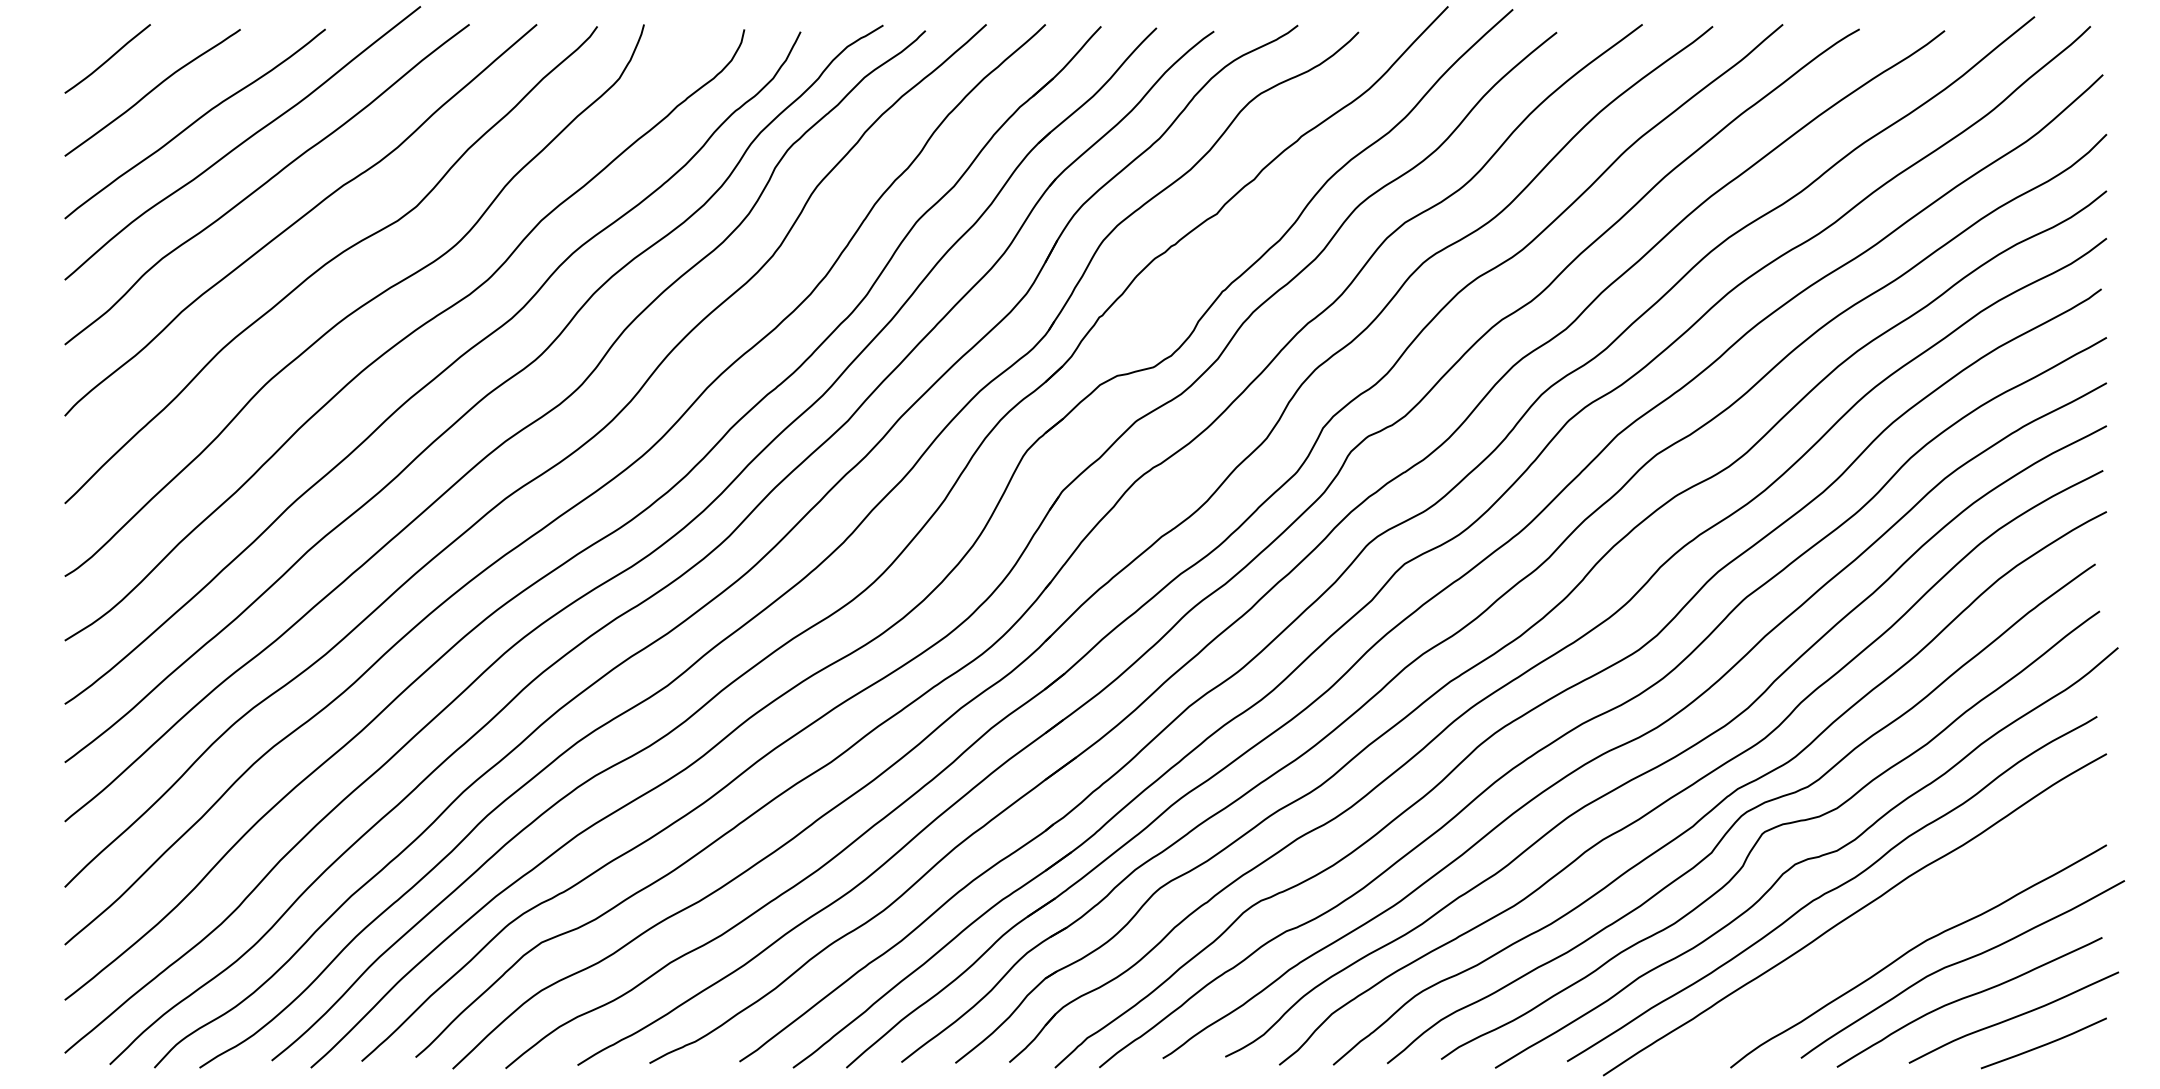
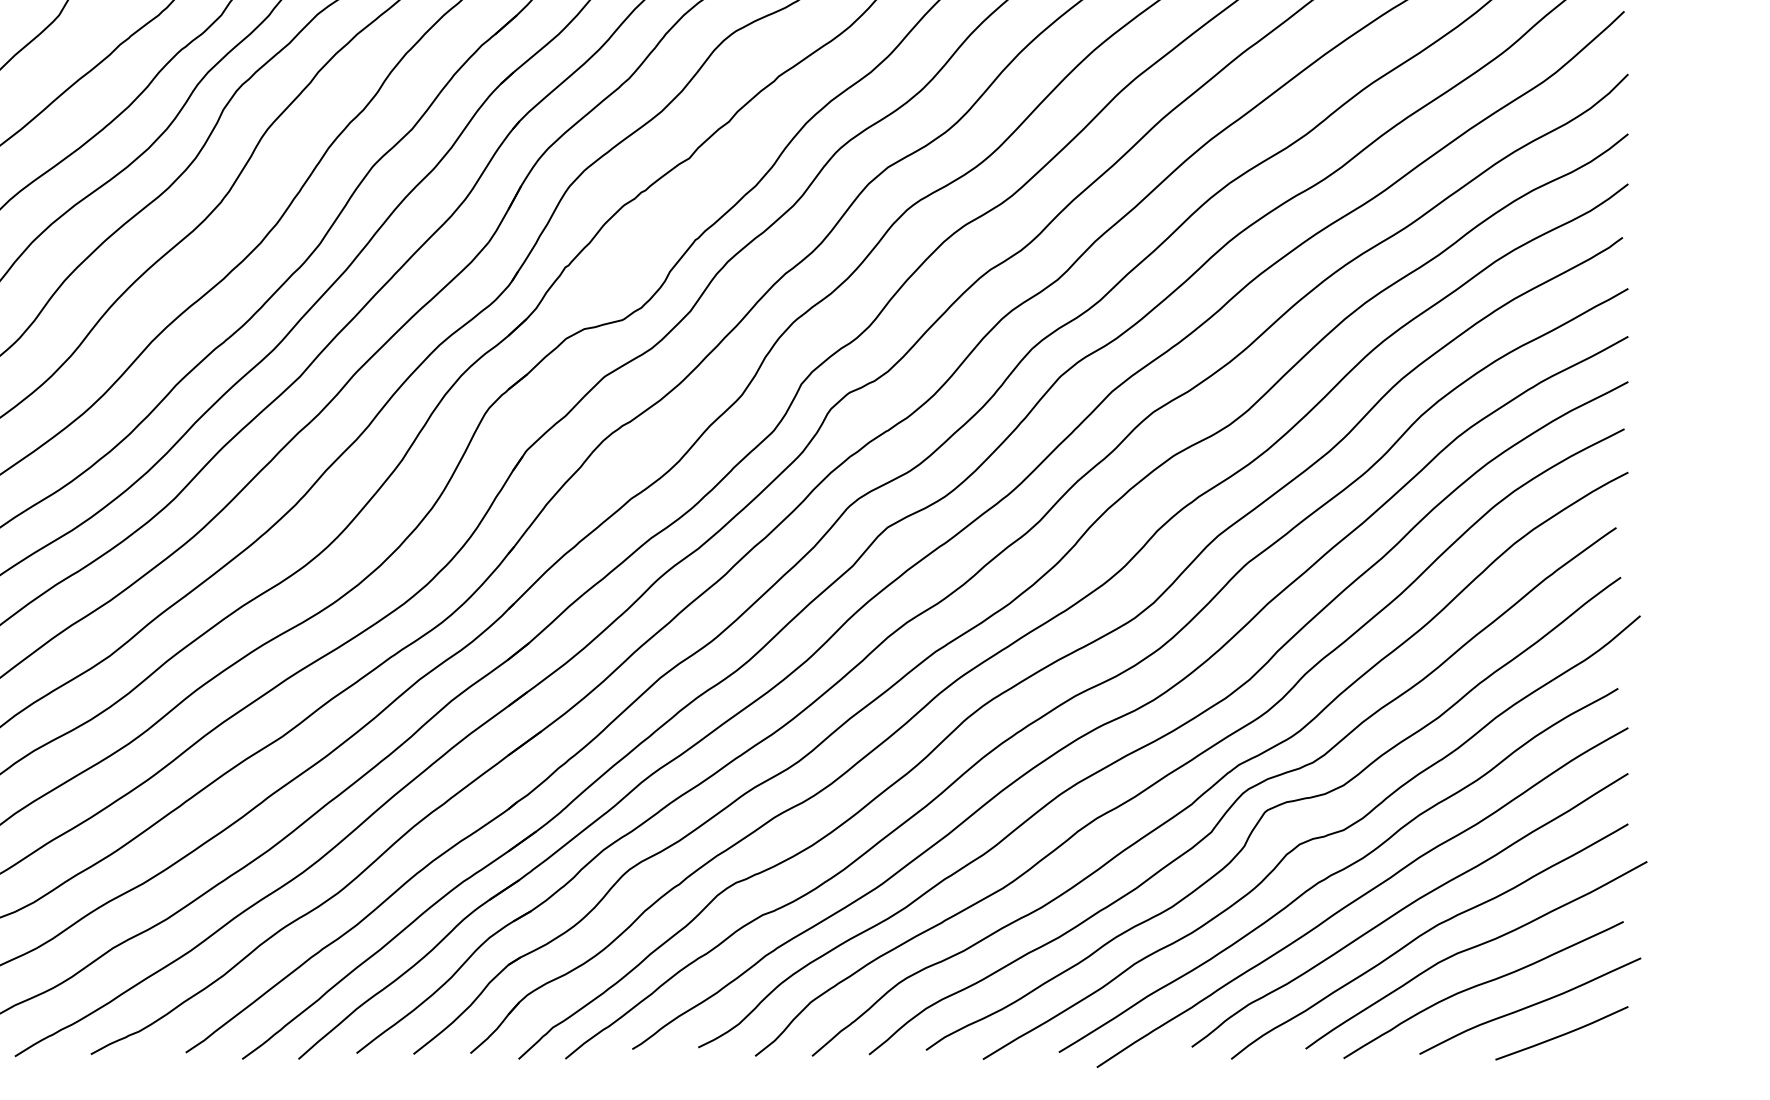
curve: (1898, 923) -> (1408, 906), added

